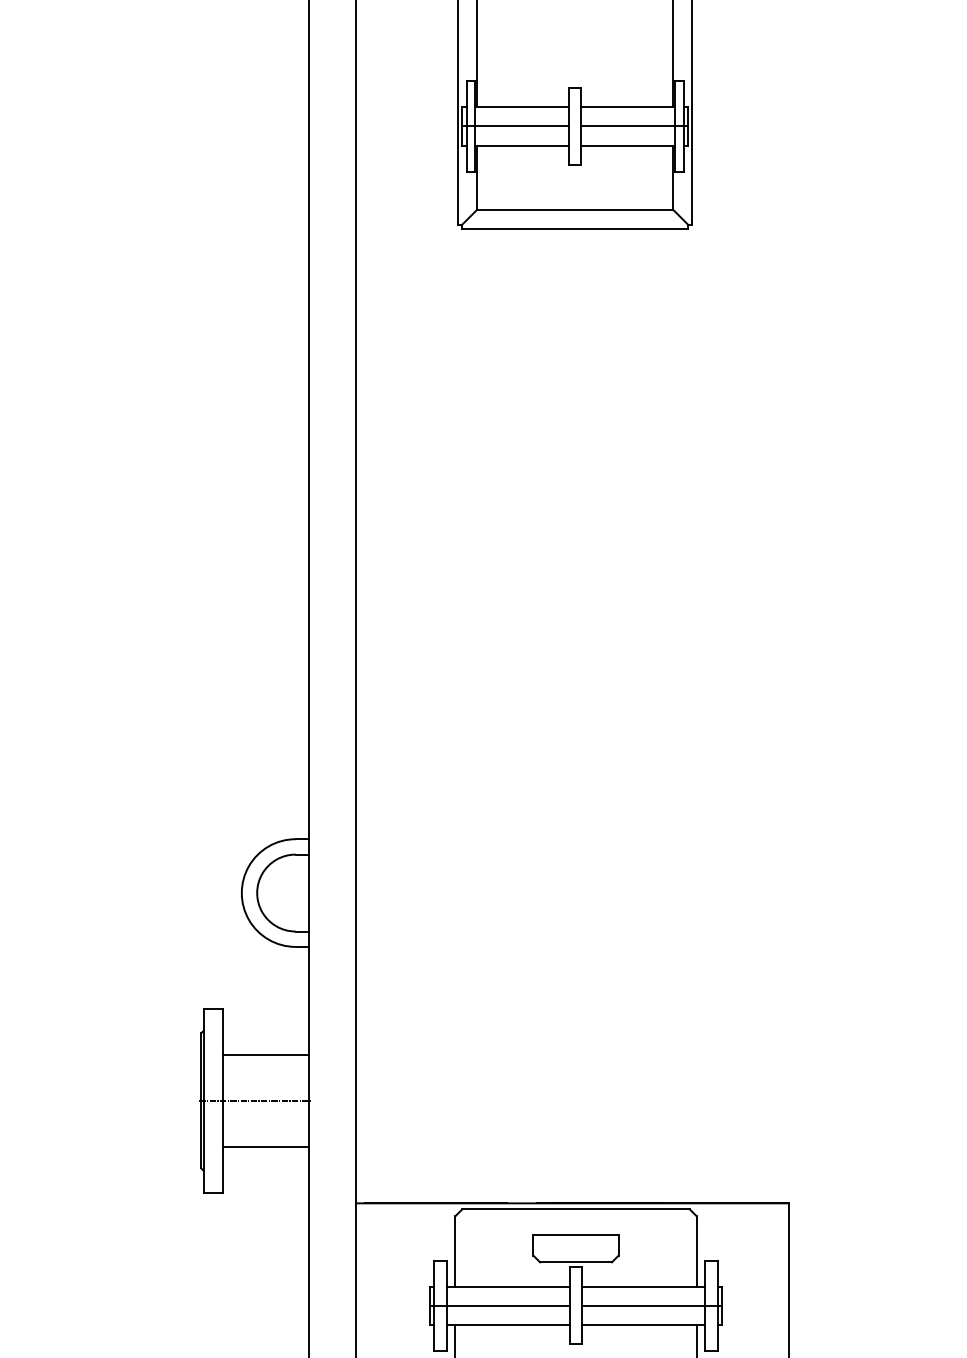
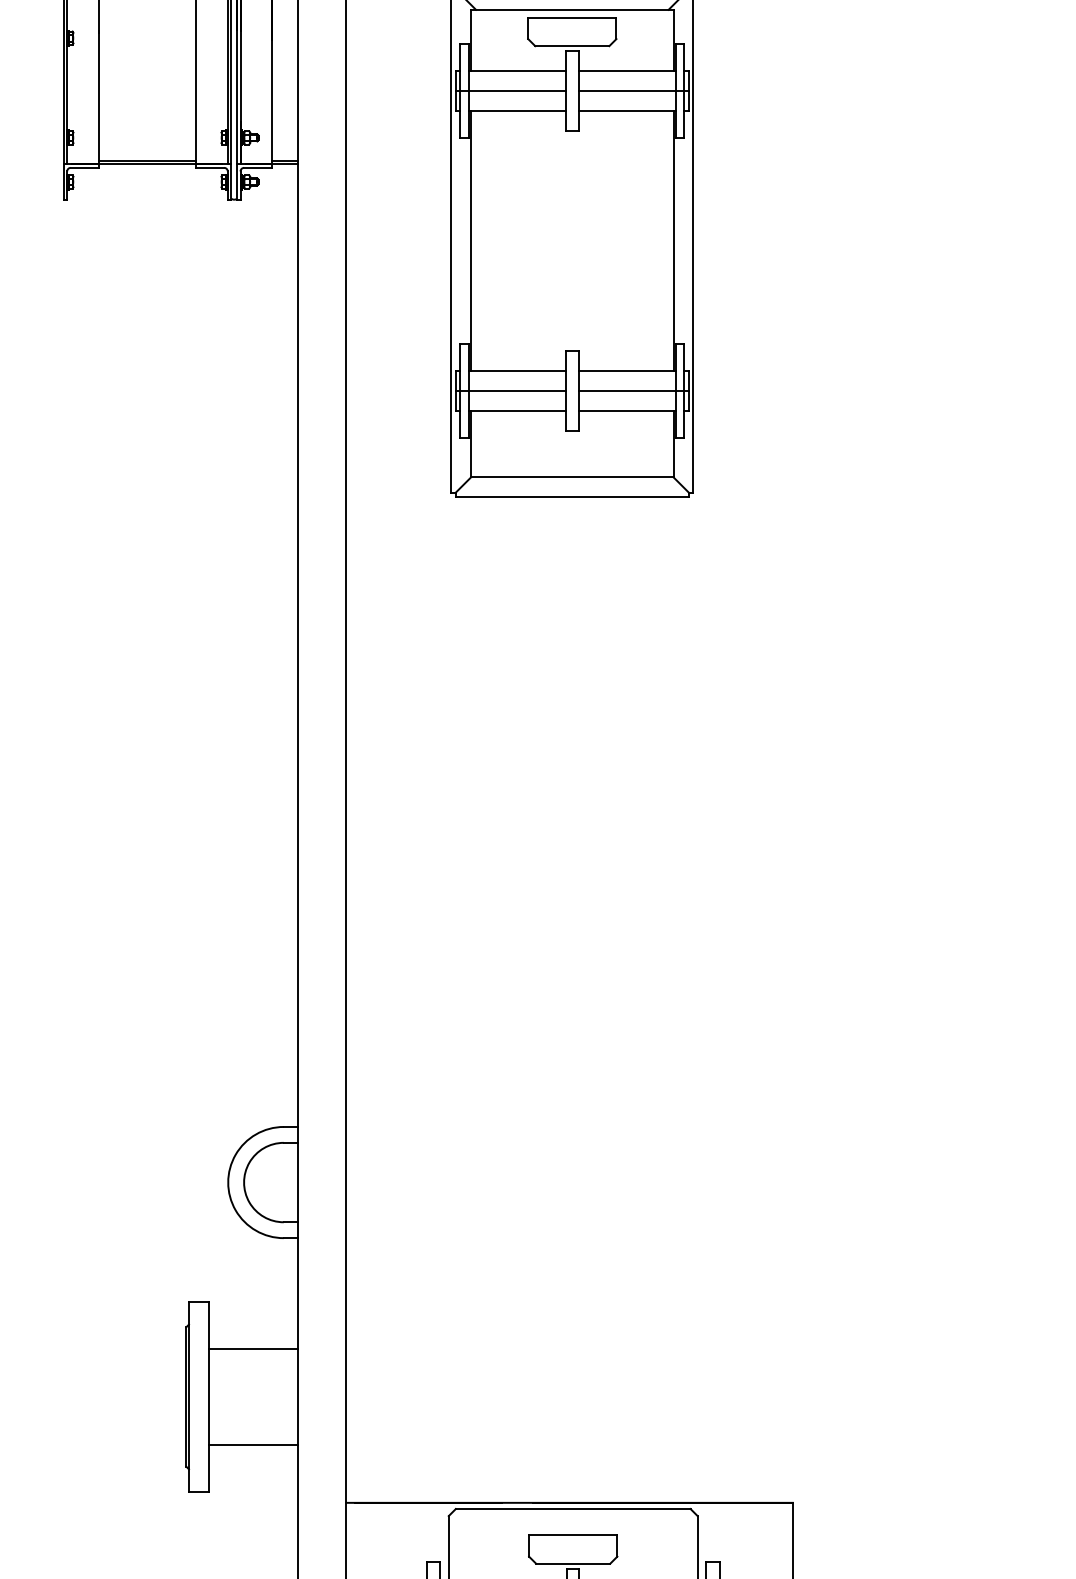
line: (254, 1100) -> (241, 1396), removed

